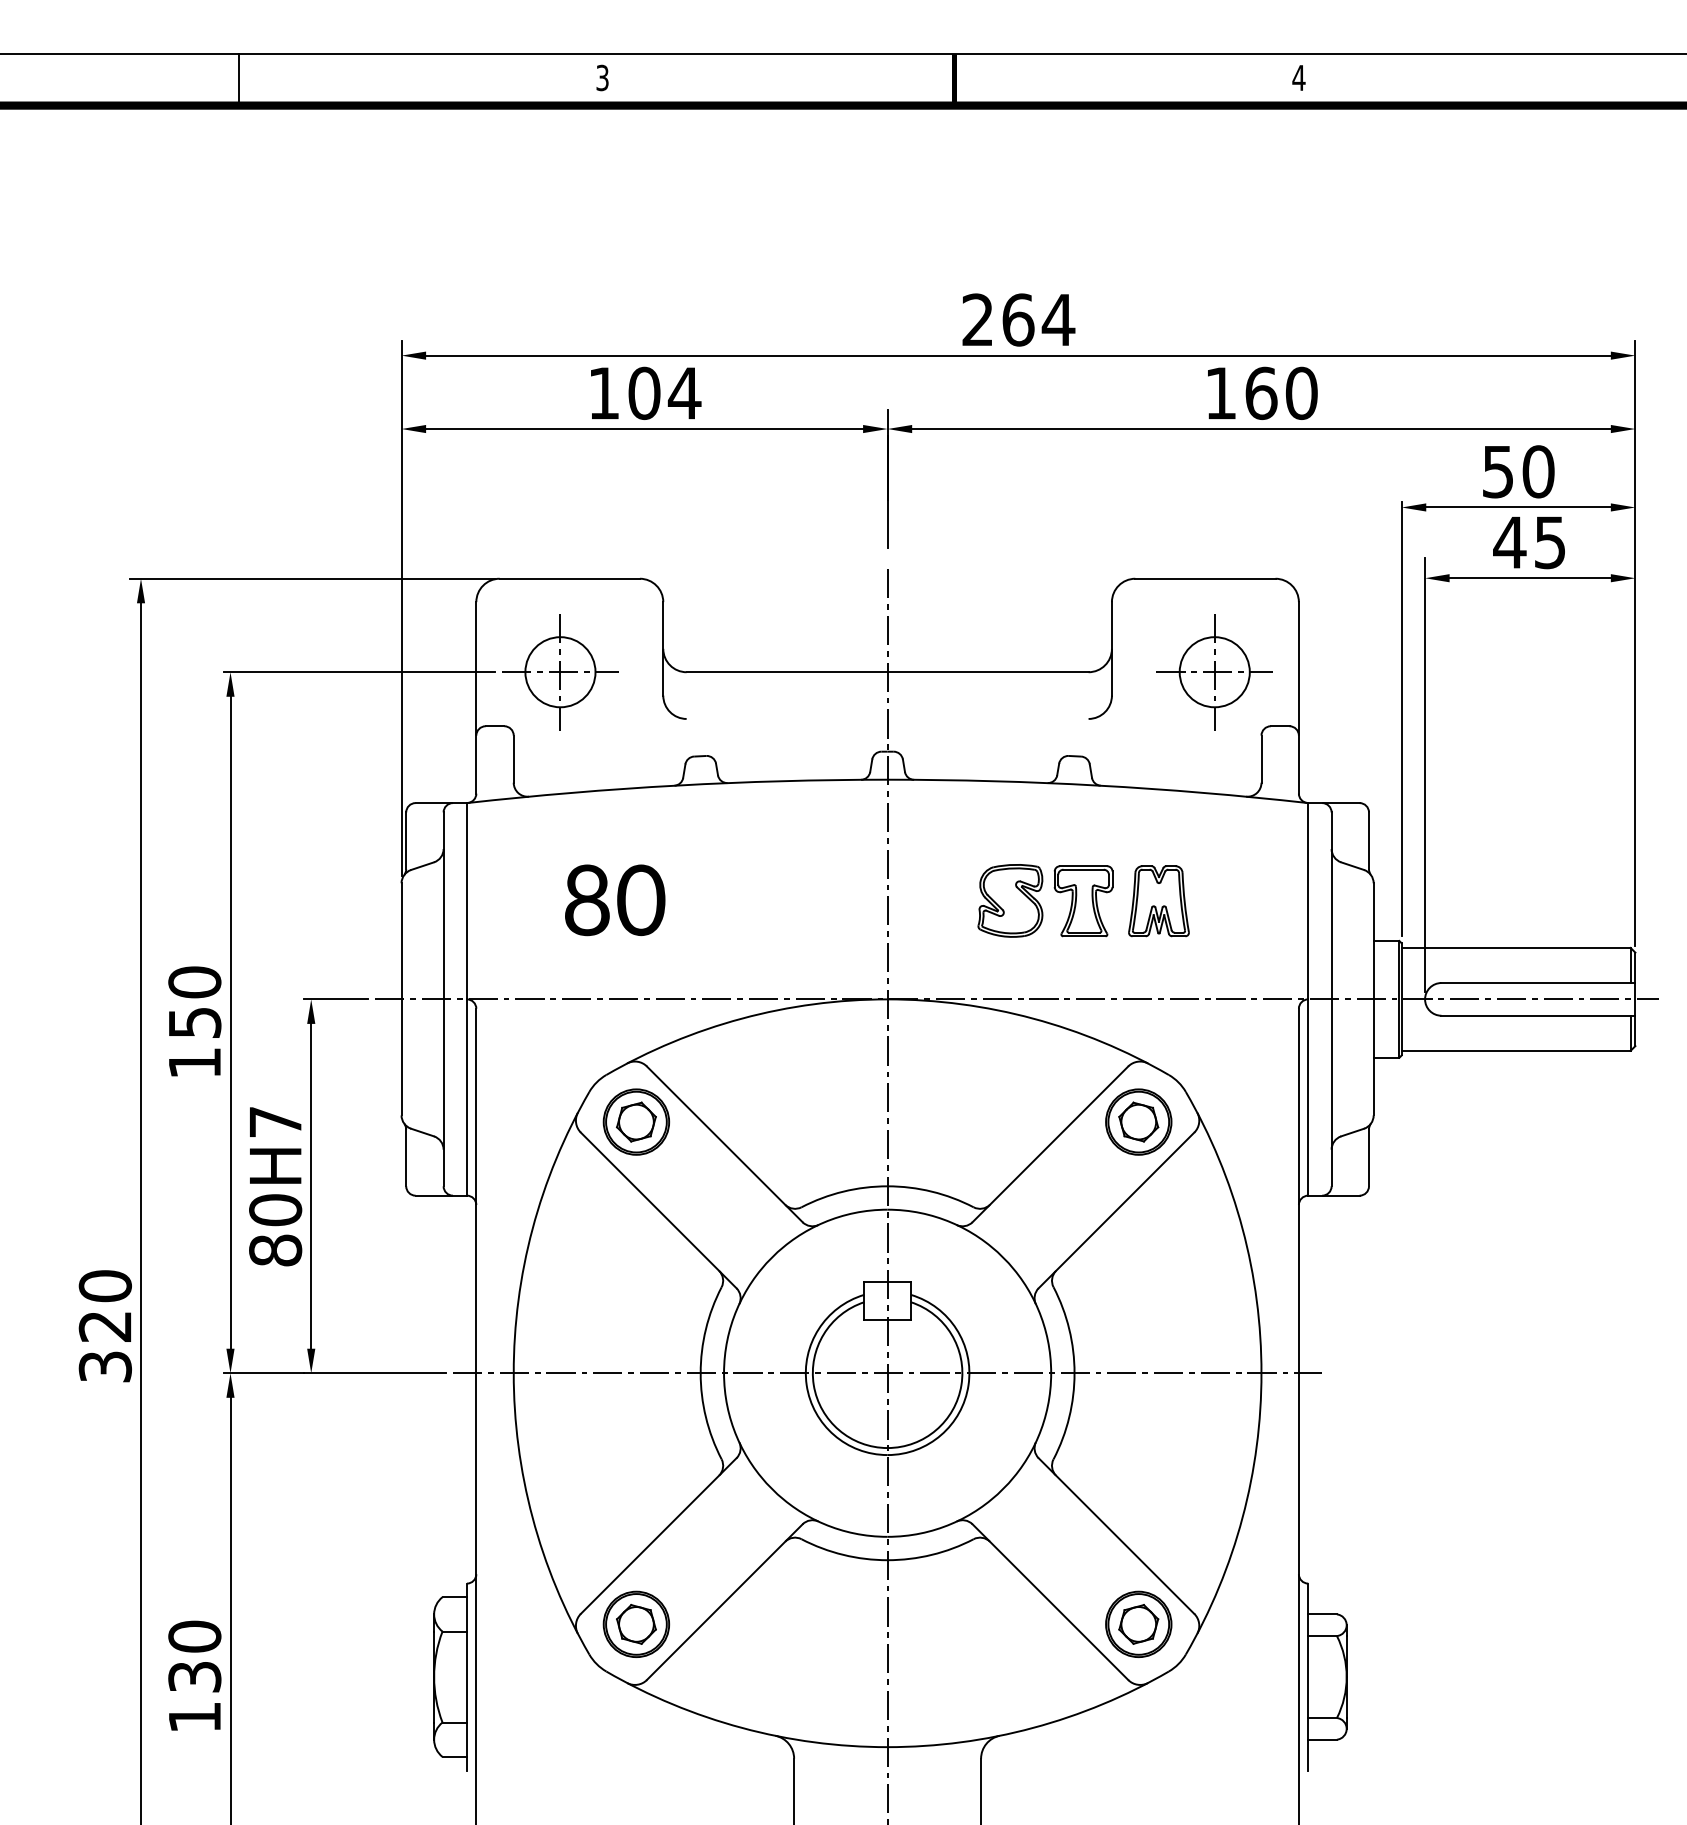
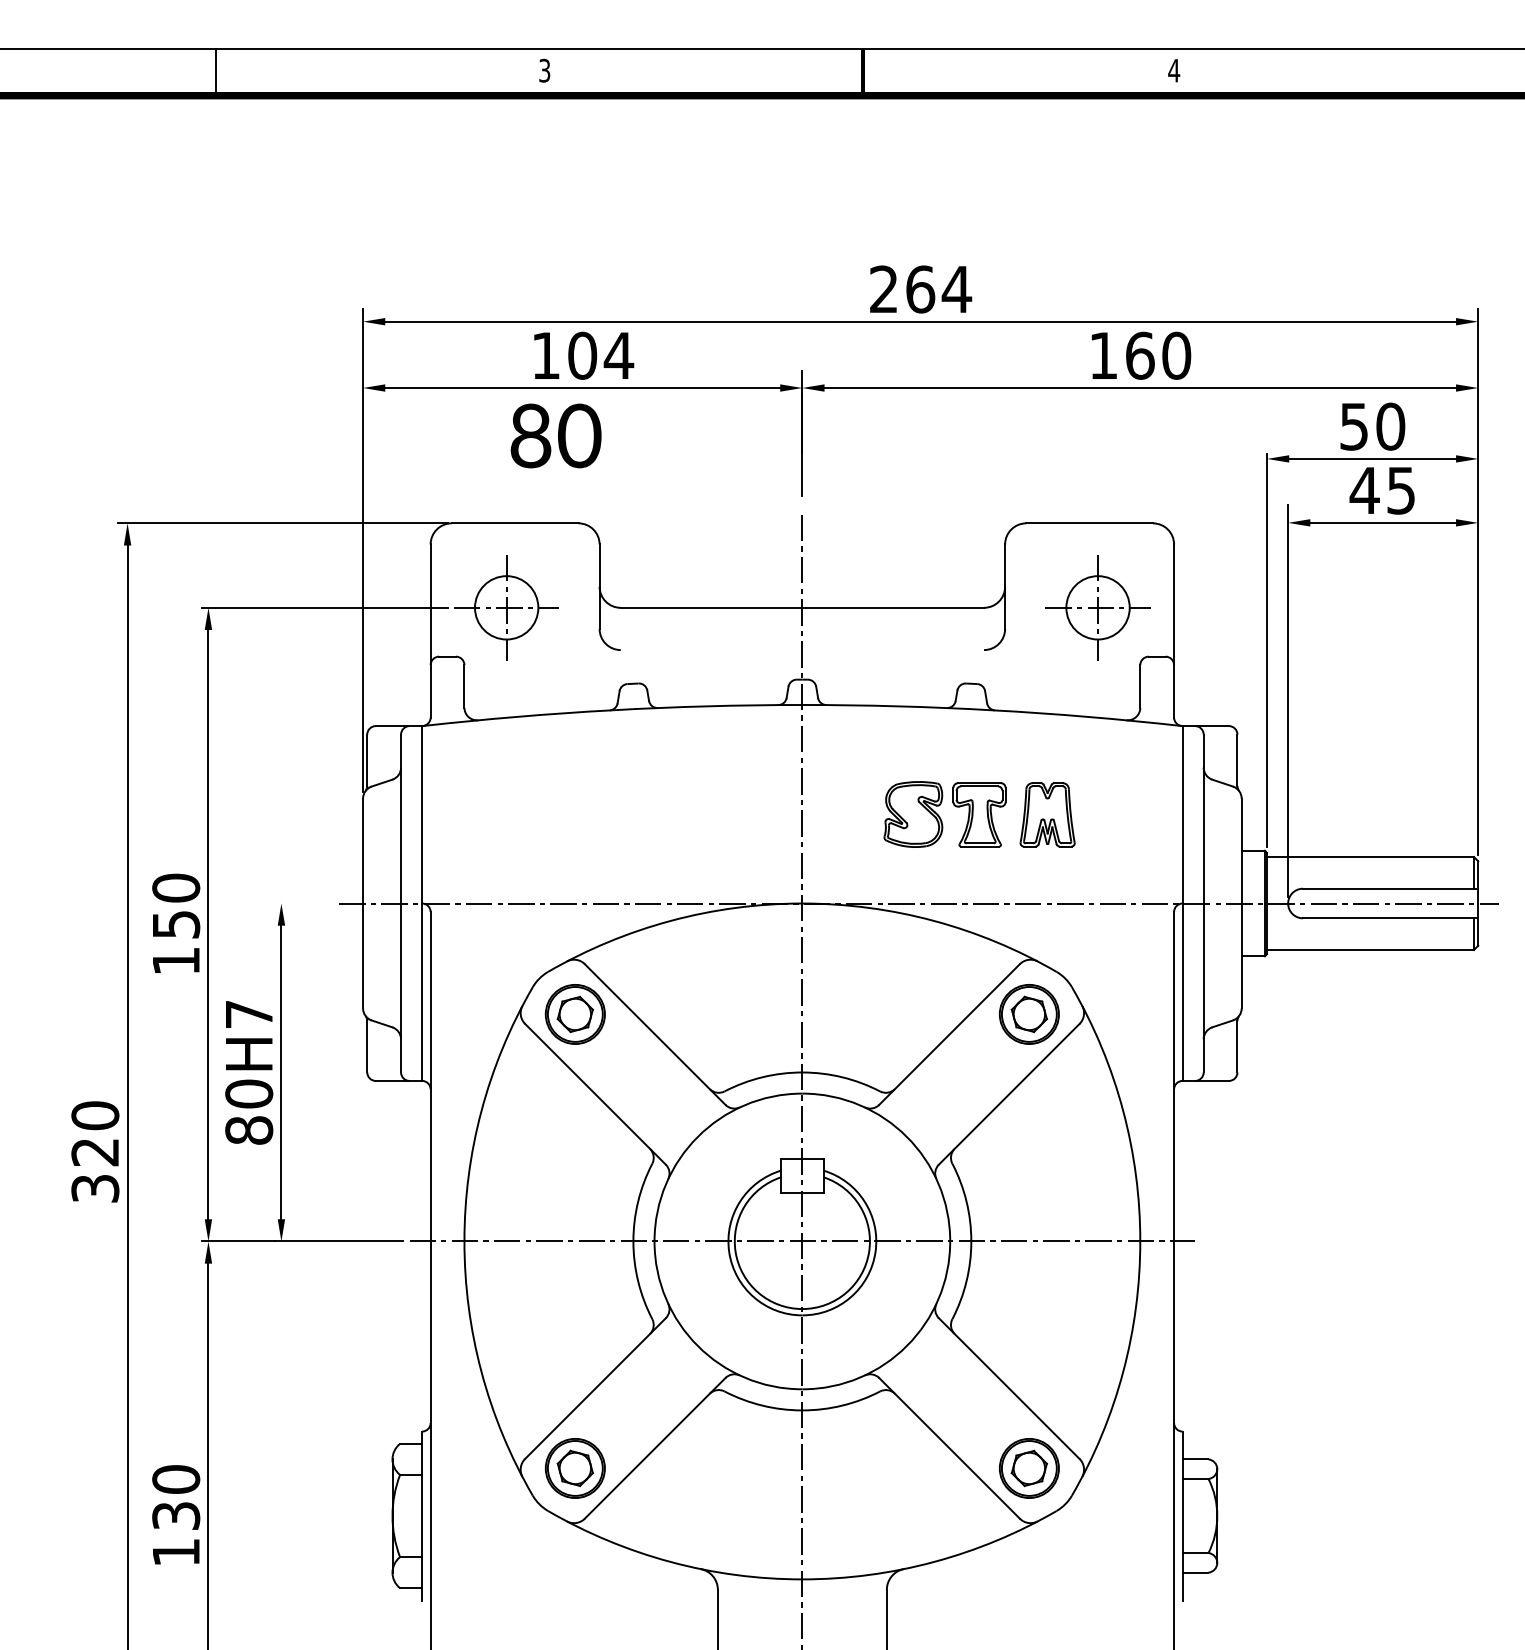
text: (614, 899) -> (555, 435), moved
line: (335, 999) -> (303, 903), removed
text: (105, 1325) -> (95, 1151), moved

